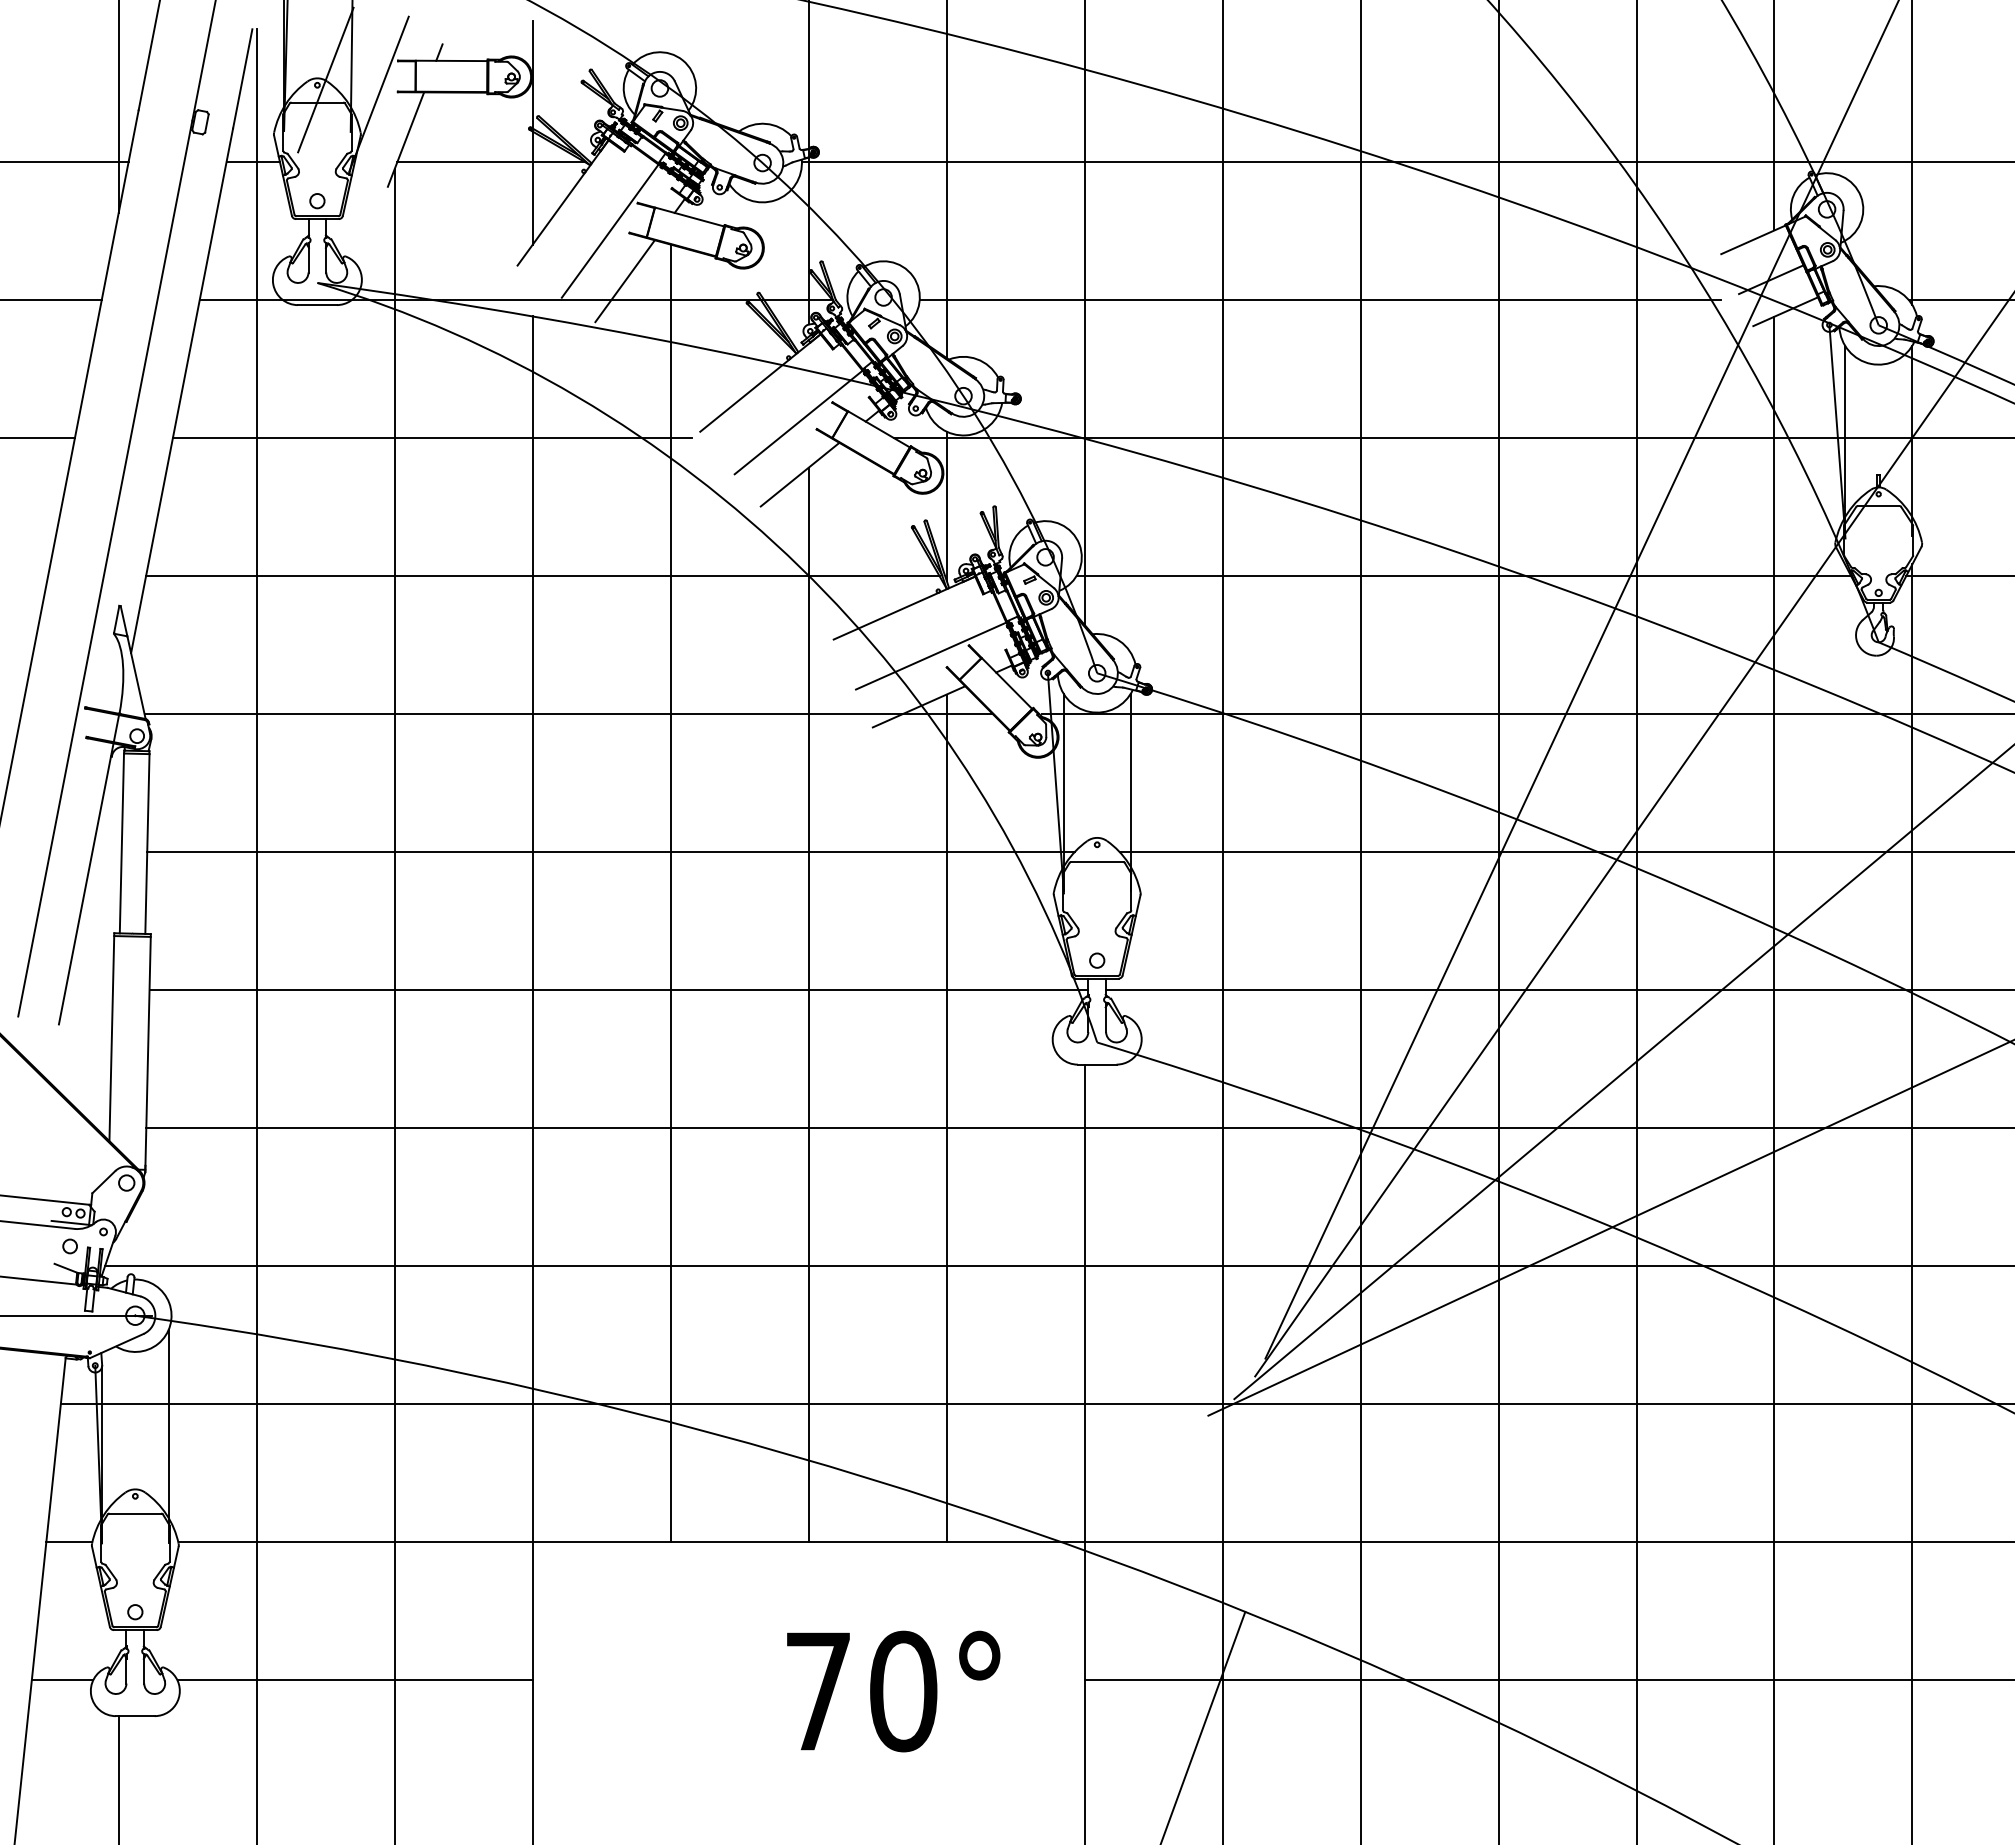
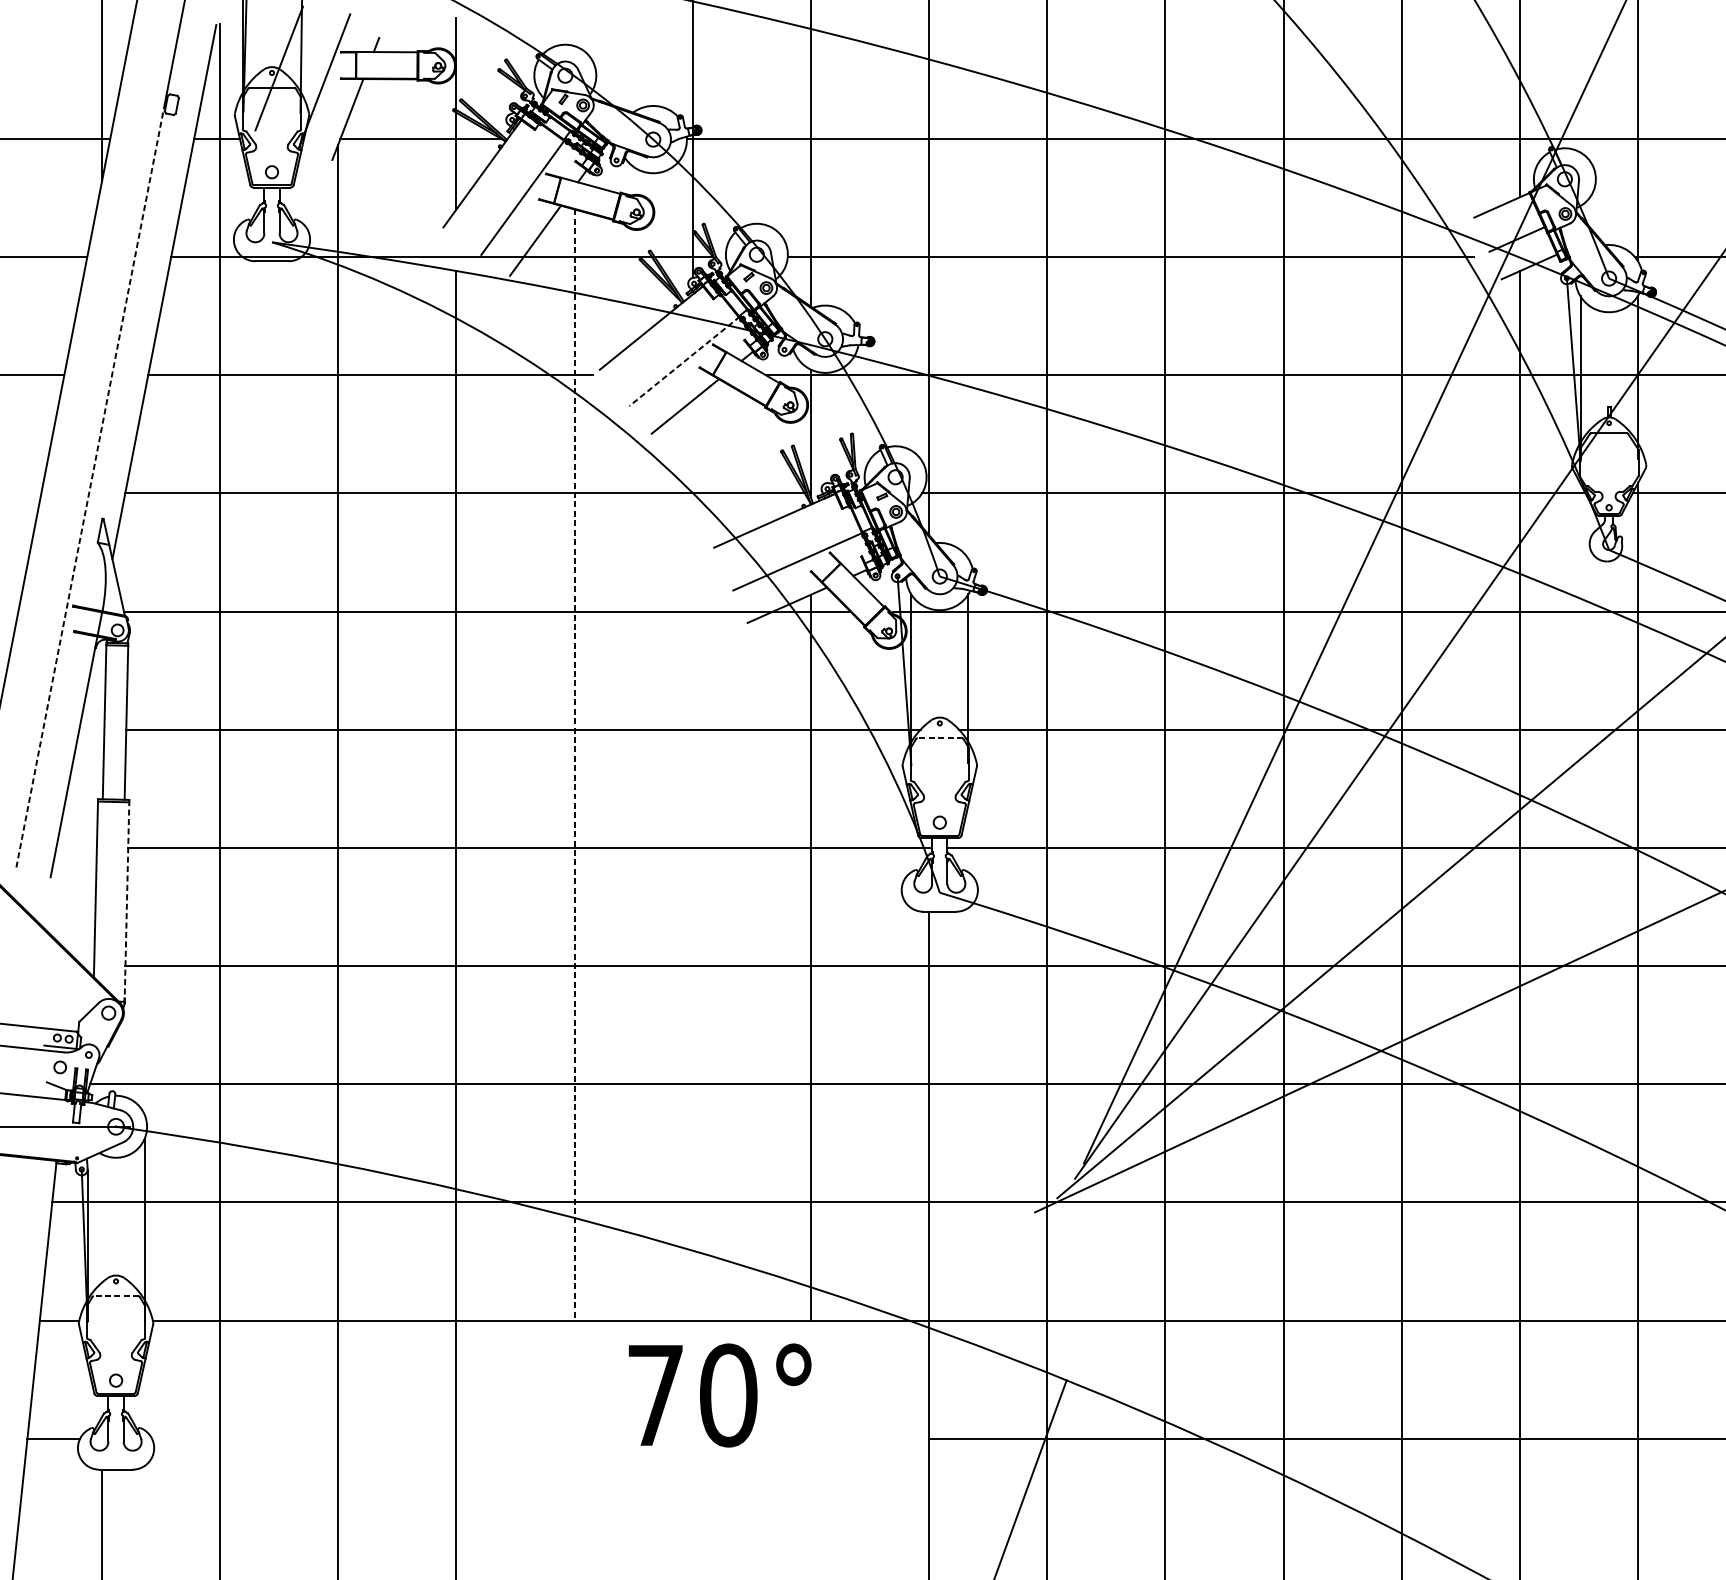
line: (798, 422) -> (684, 361), solid -> dashed
line: (105, 569) -> (90, 487), solid -> dashed
line: (1097, 862) -> (940, 738), solid -> dashed
line: (670, 893) -> (574, 765), solid -> dashed
line: (808, 1004) -> (692, 860), removed
line: (148, 1052) -> (127, 901), solid -> dashed
line: (135, 1513) -> (116, 1296), solid -> dashed
line: (355, 1680) -> (304, 1439), removed
text: (893, 1691) -> (719, 1395), moved

